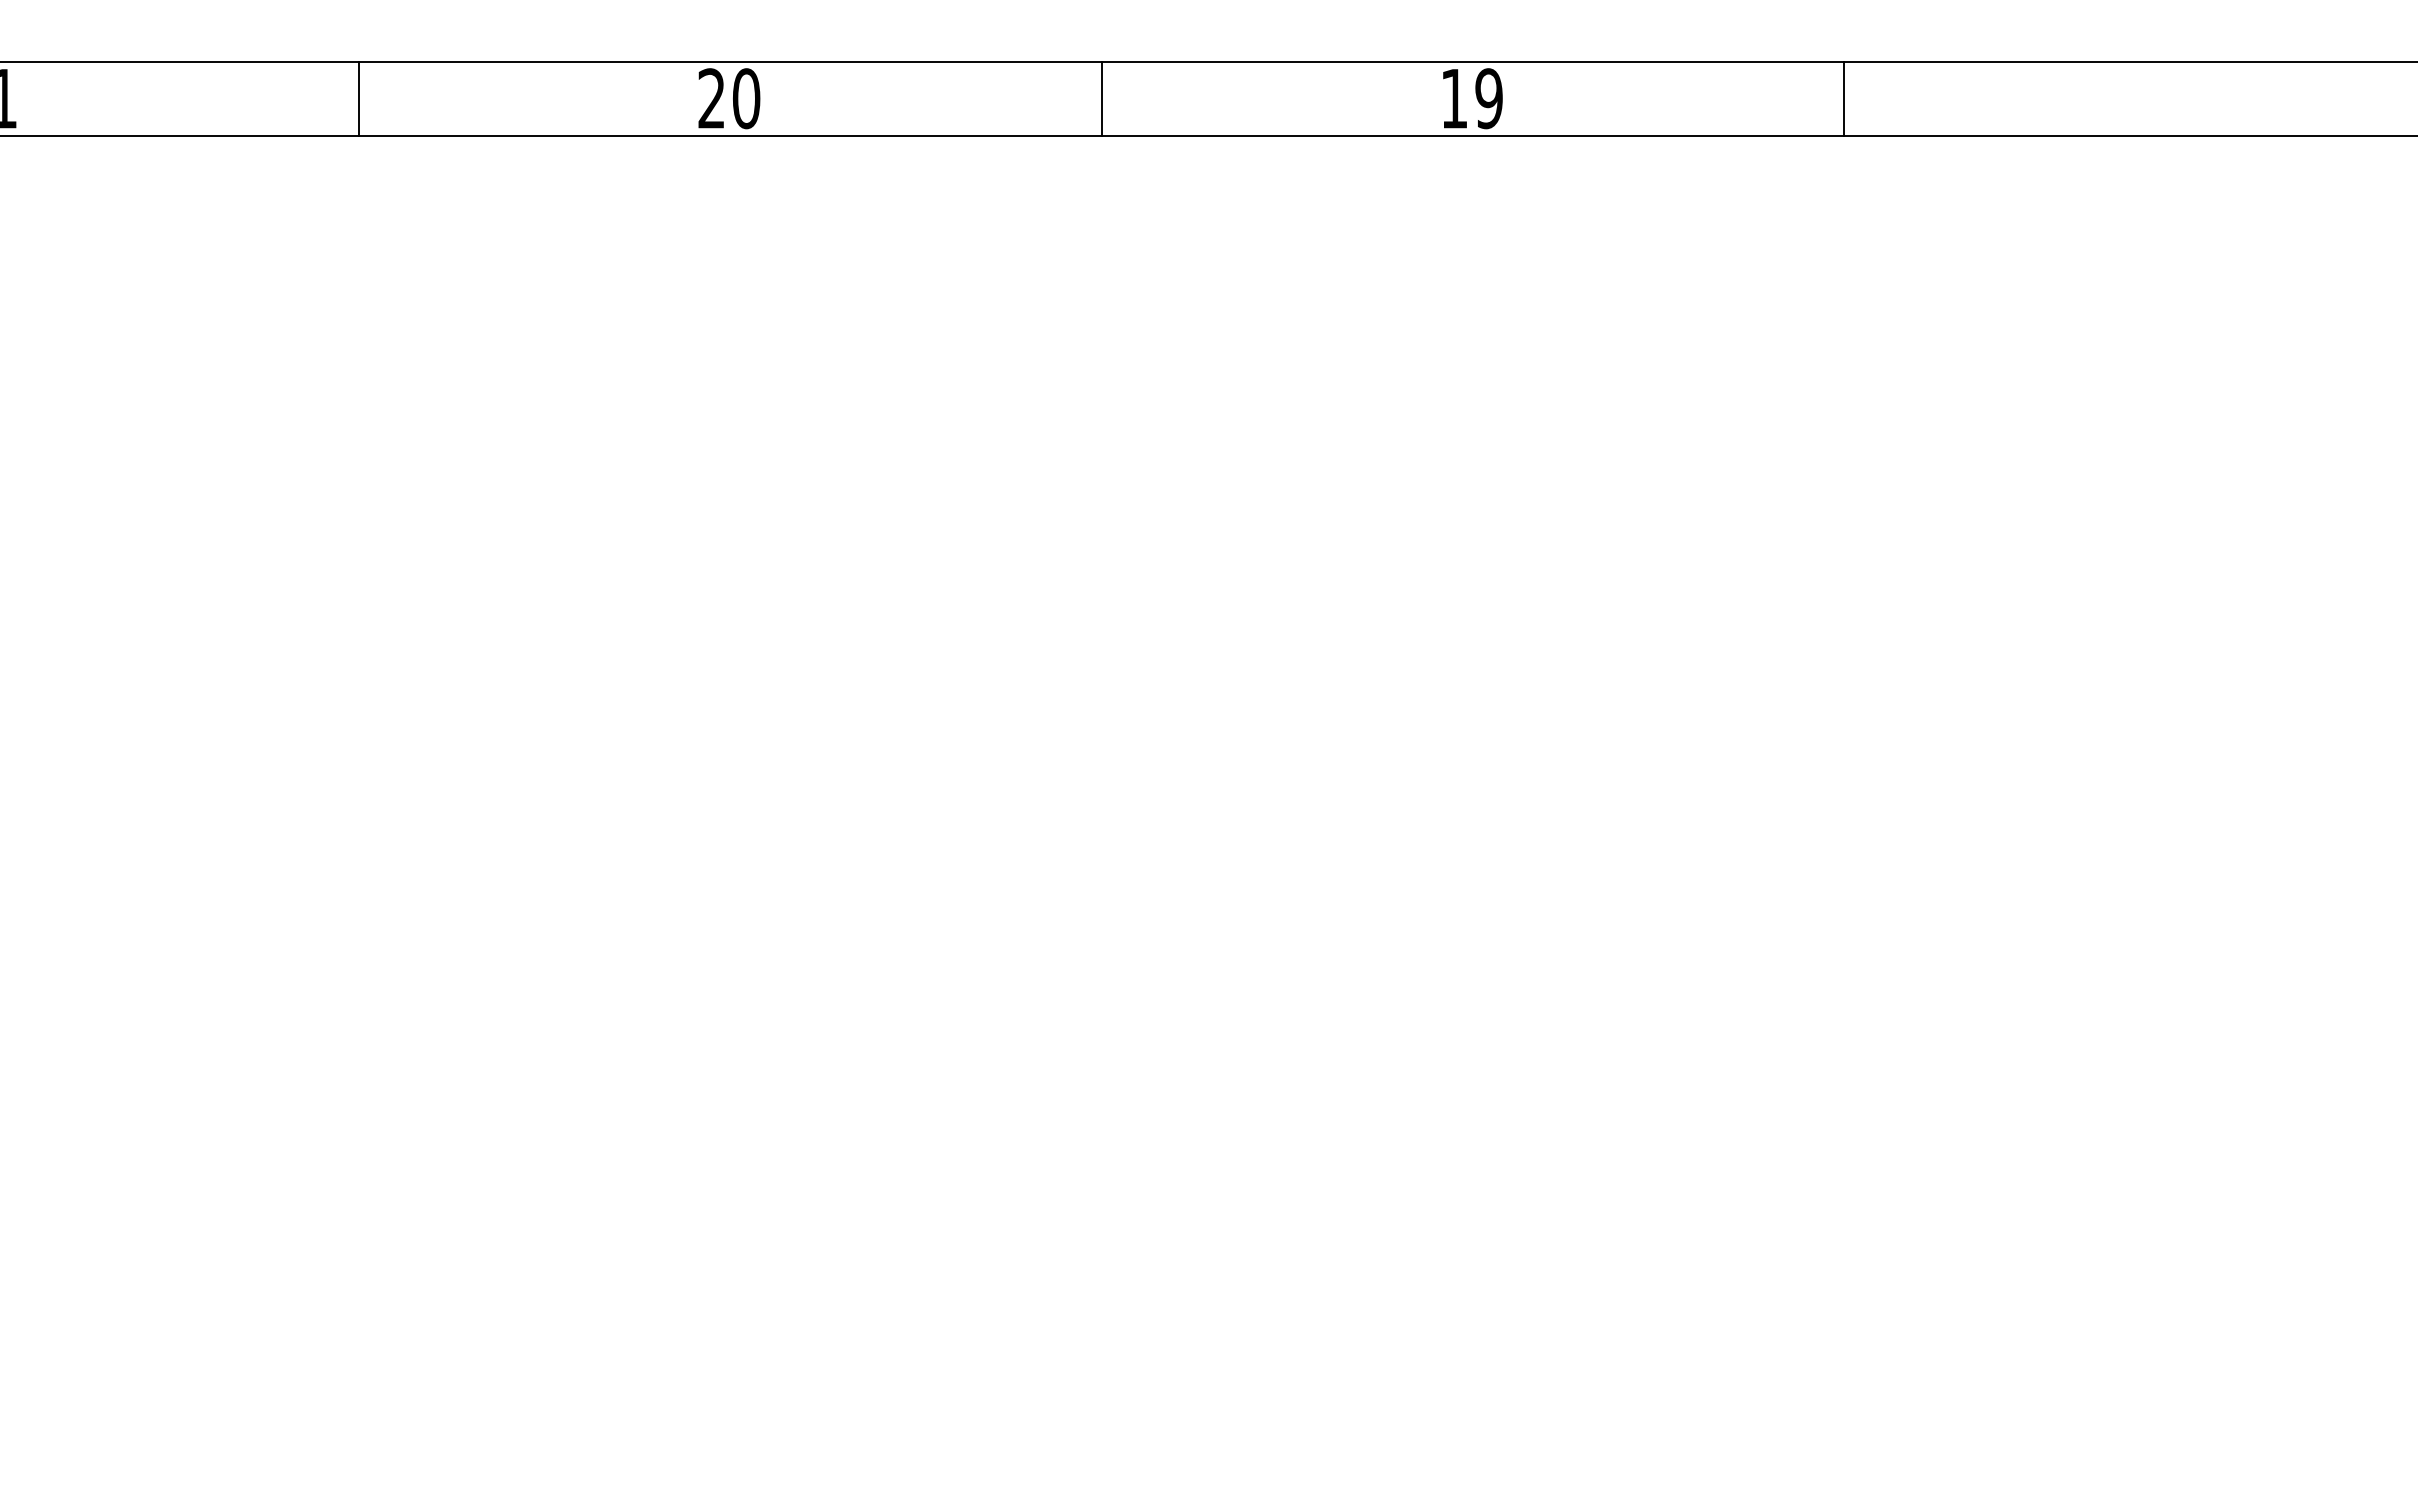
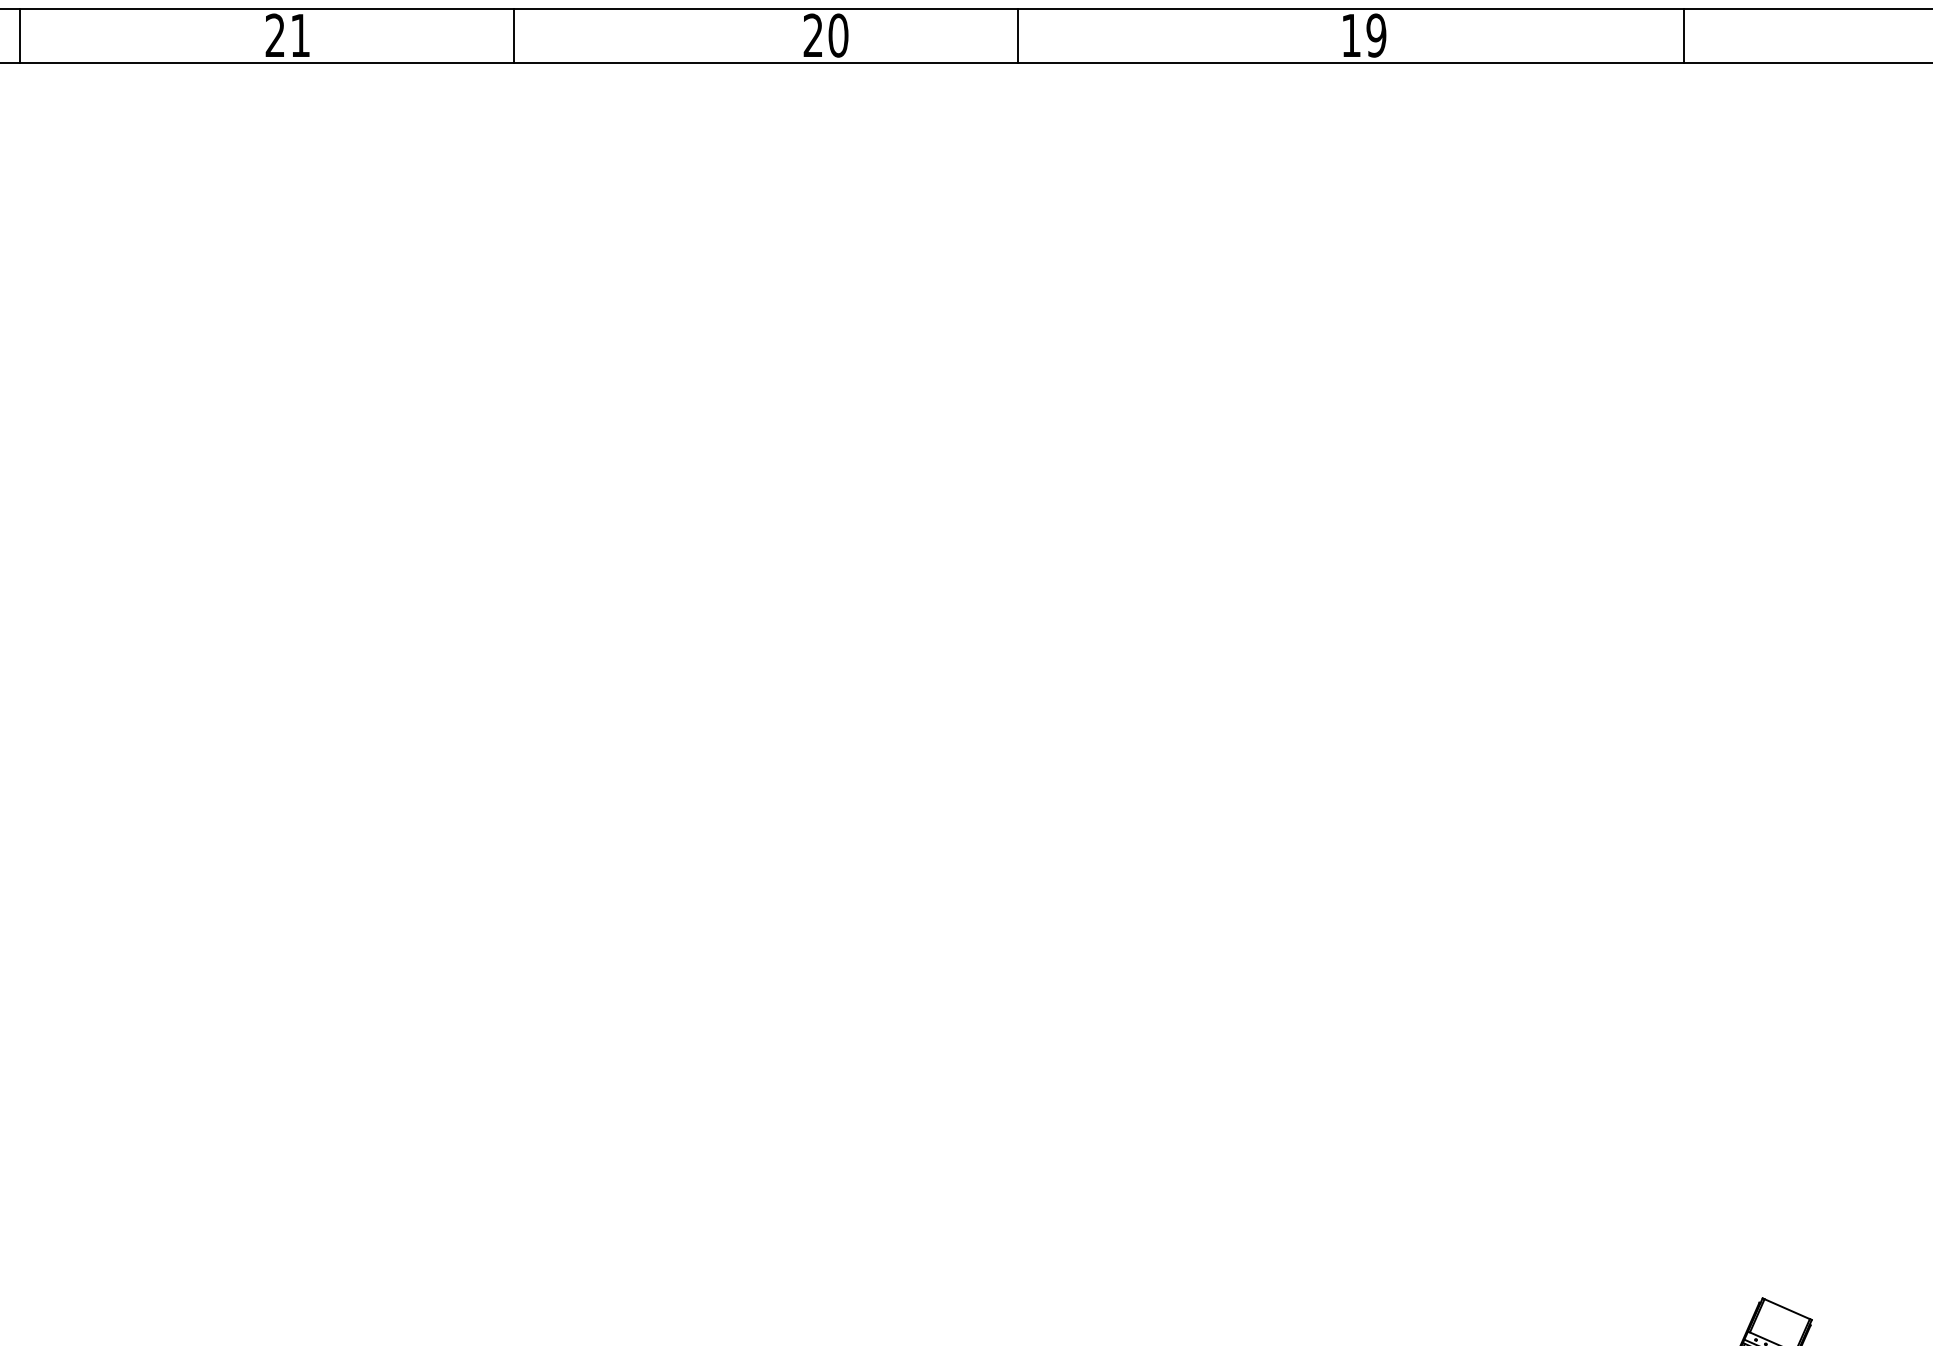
line: (358, 98) -> (513, 35), moved
line: (1101, 98) -> (1017, 35), moved
line: (1843, 98) -> (1683, 35), moved

